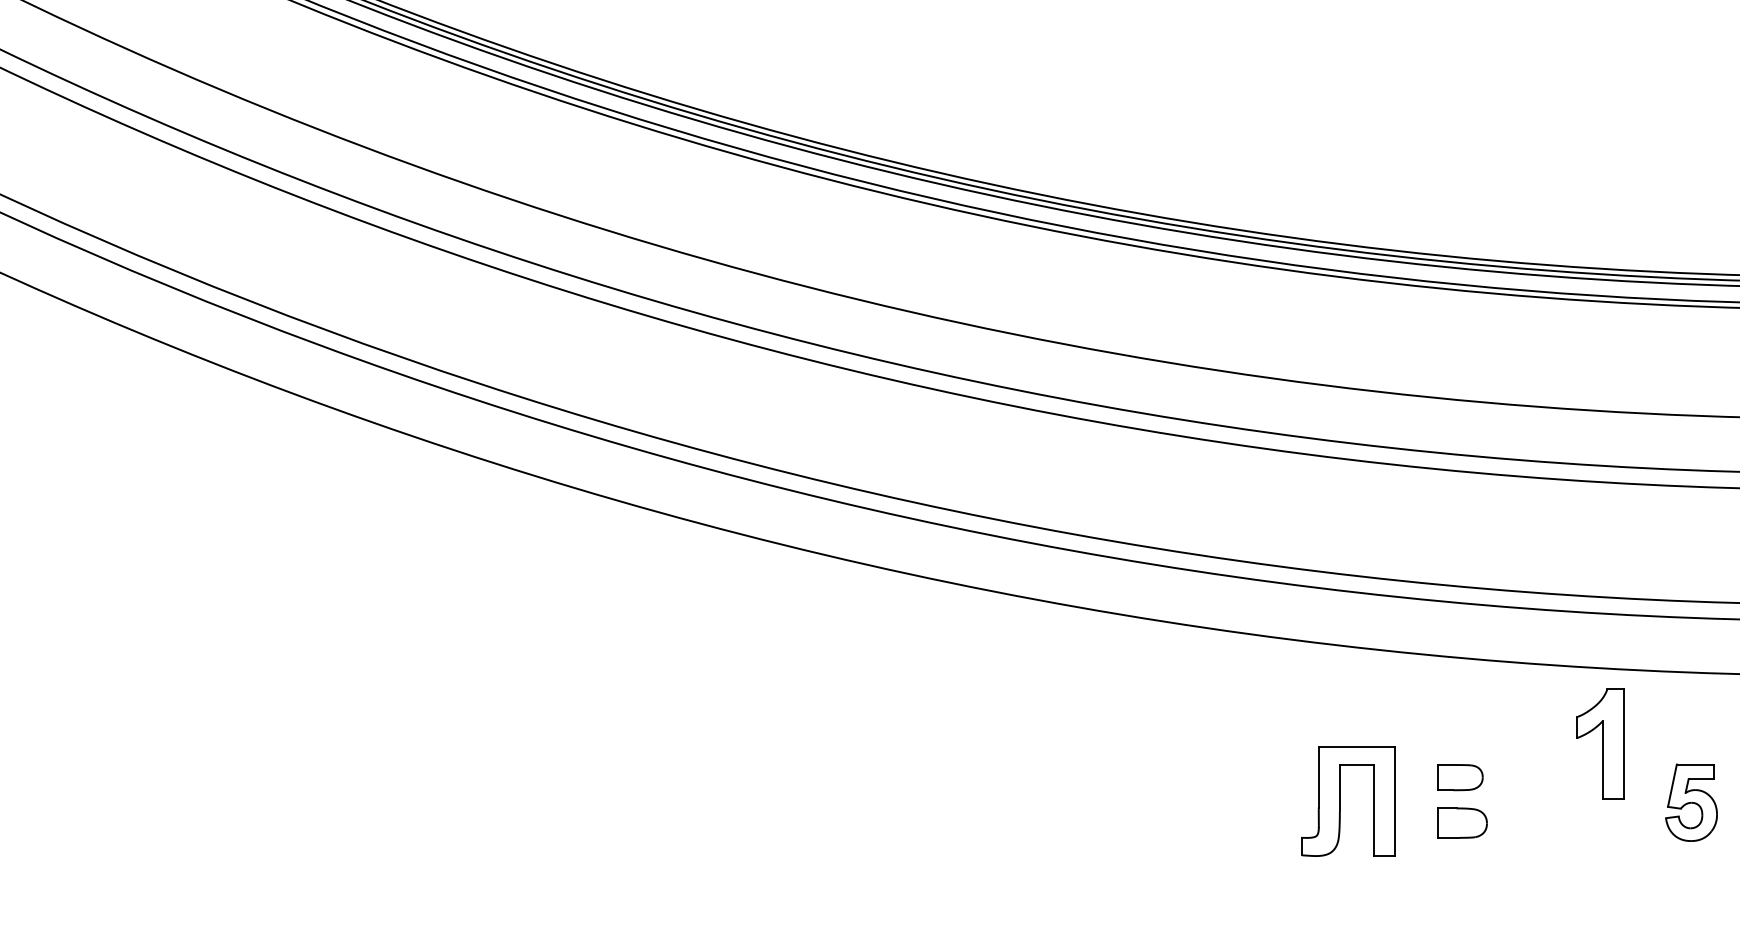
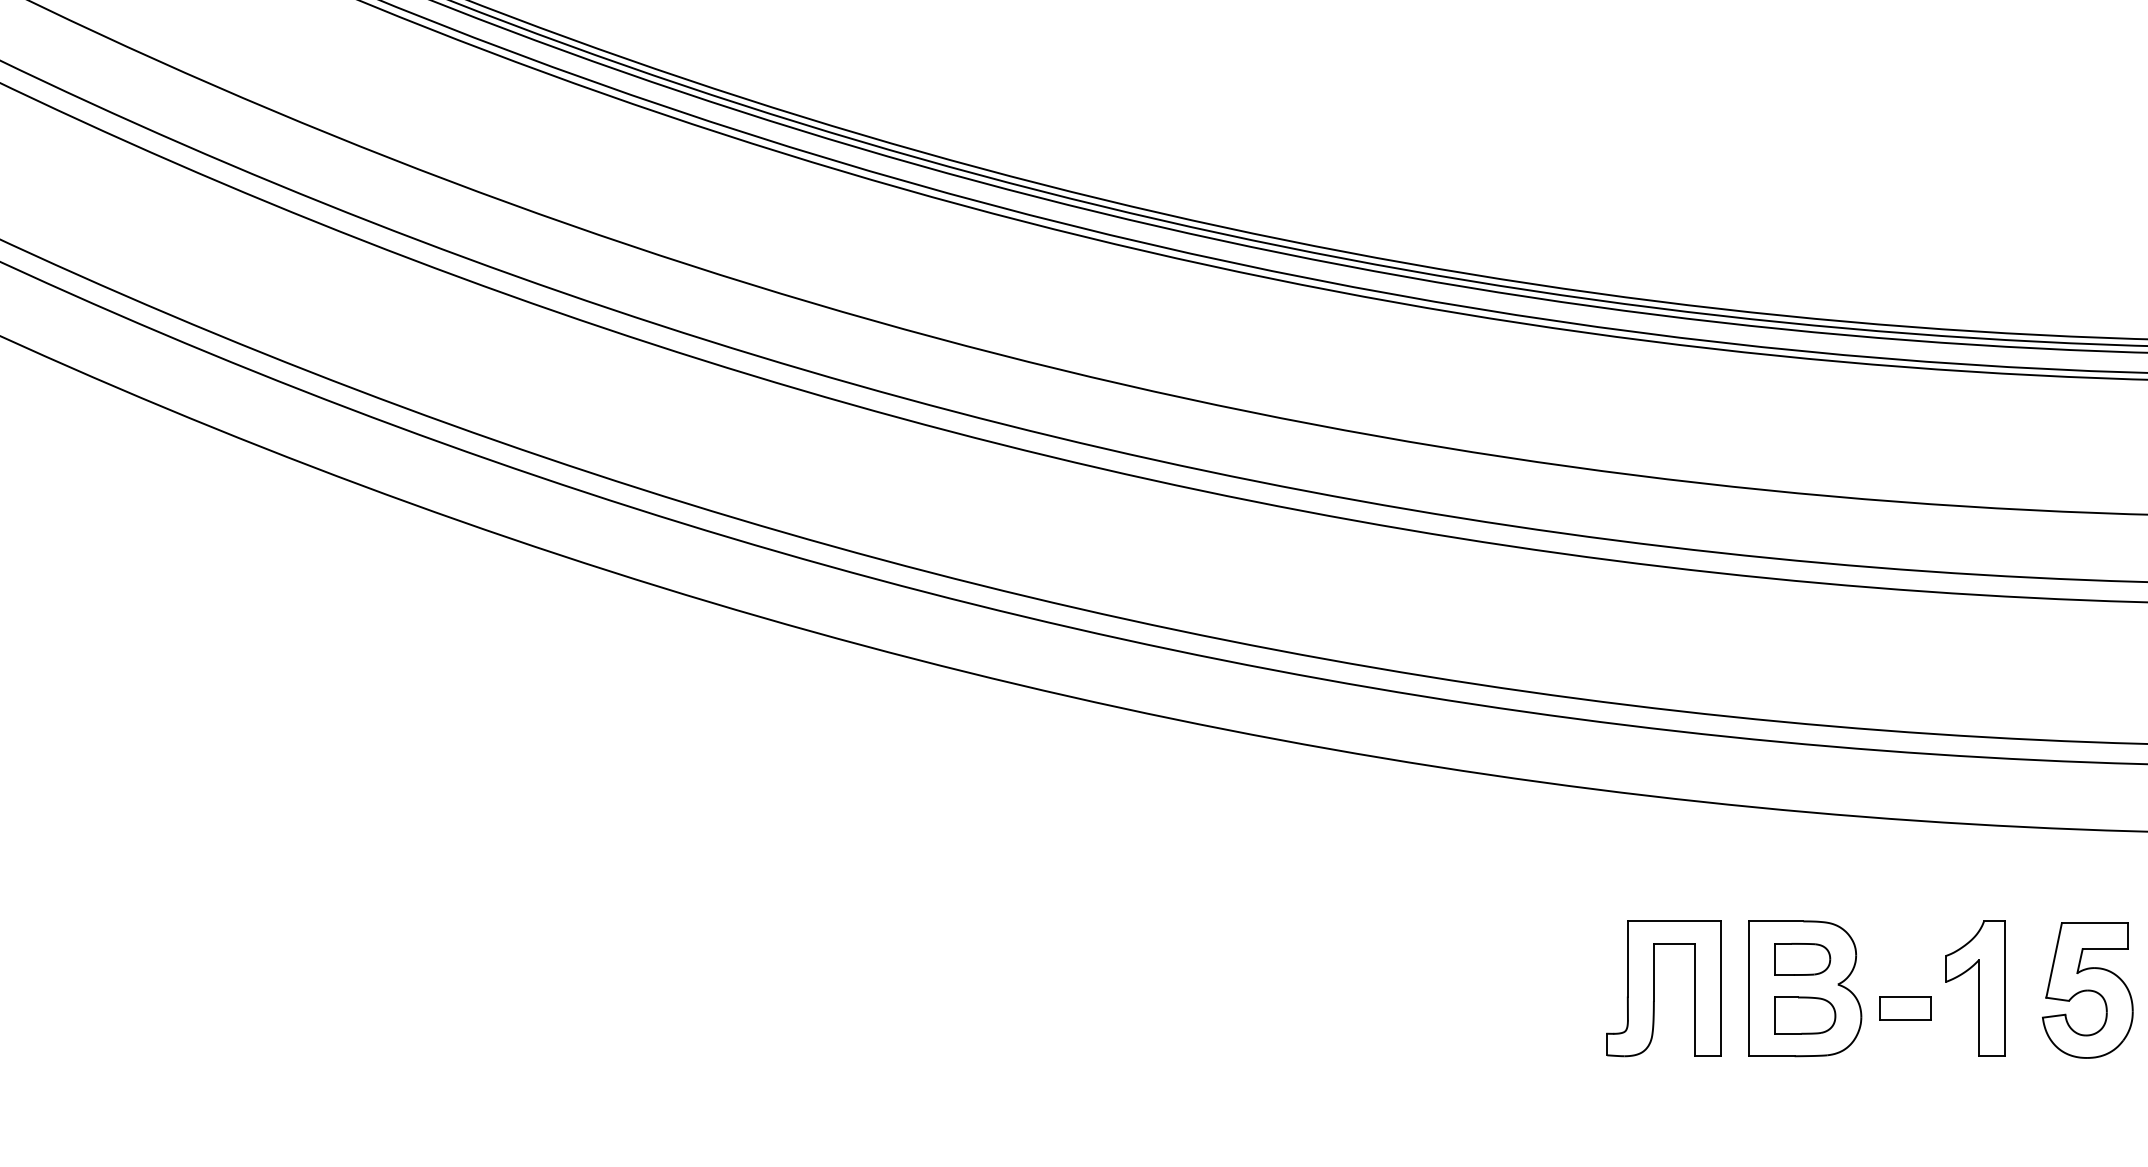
part: (1600, 743) -> (1975, 988), moved
part: (1462, 801) -> (1805, 988), added
part: (1691, 802) -> (2087, 990), size x1.43
part: (1543, 817) -> (1905, 1008), added

